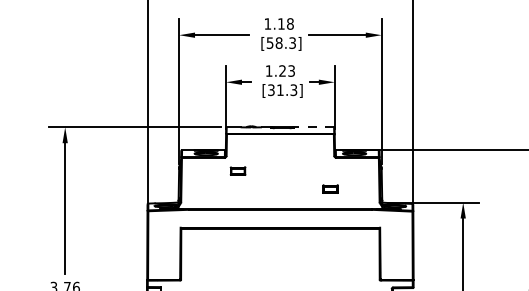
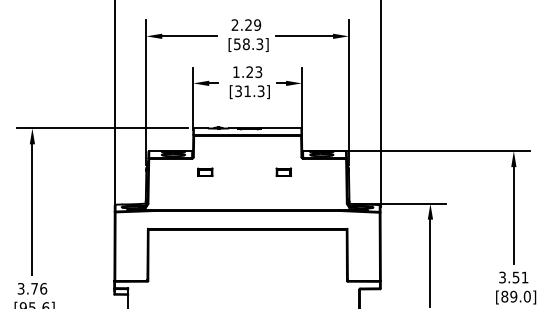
text: (279, 23) -> (246, 24), 1.18 -> 2.29
line: (313, 127) -> (280, 128), dashed -> solid
part: (330, 188) -> (283, 171), moved

